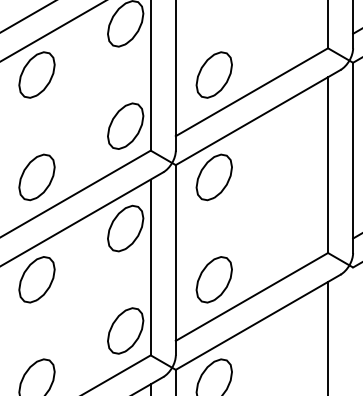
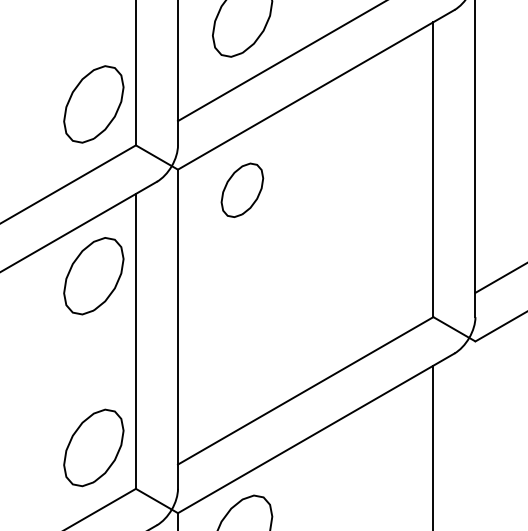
part: (213, 177) -> (241, 190), size x0.7
part: (213, 279) -> (241, 361), removed

